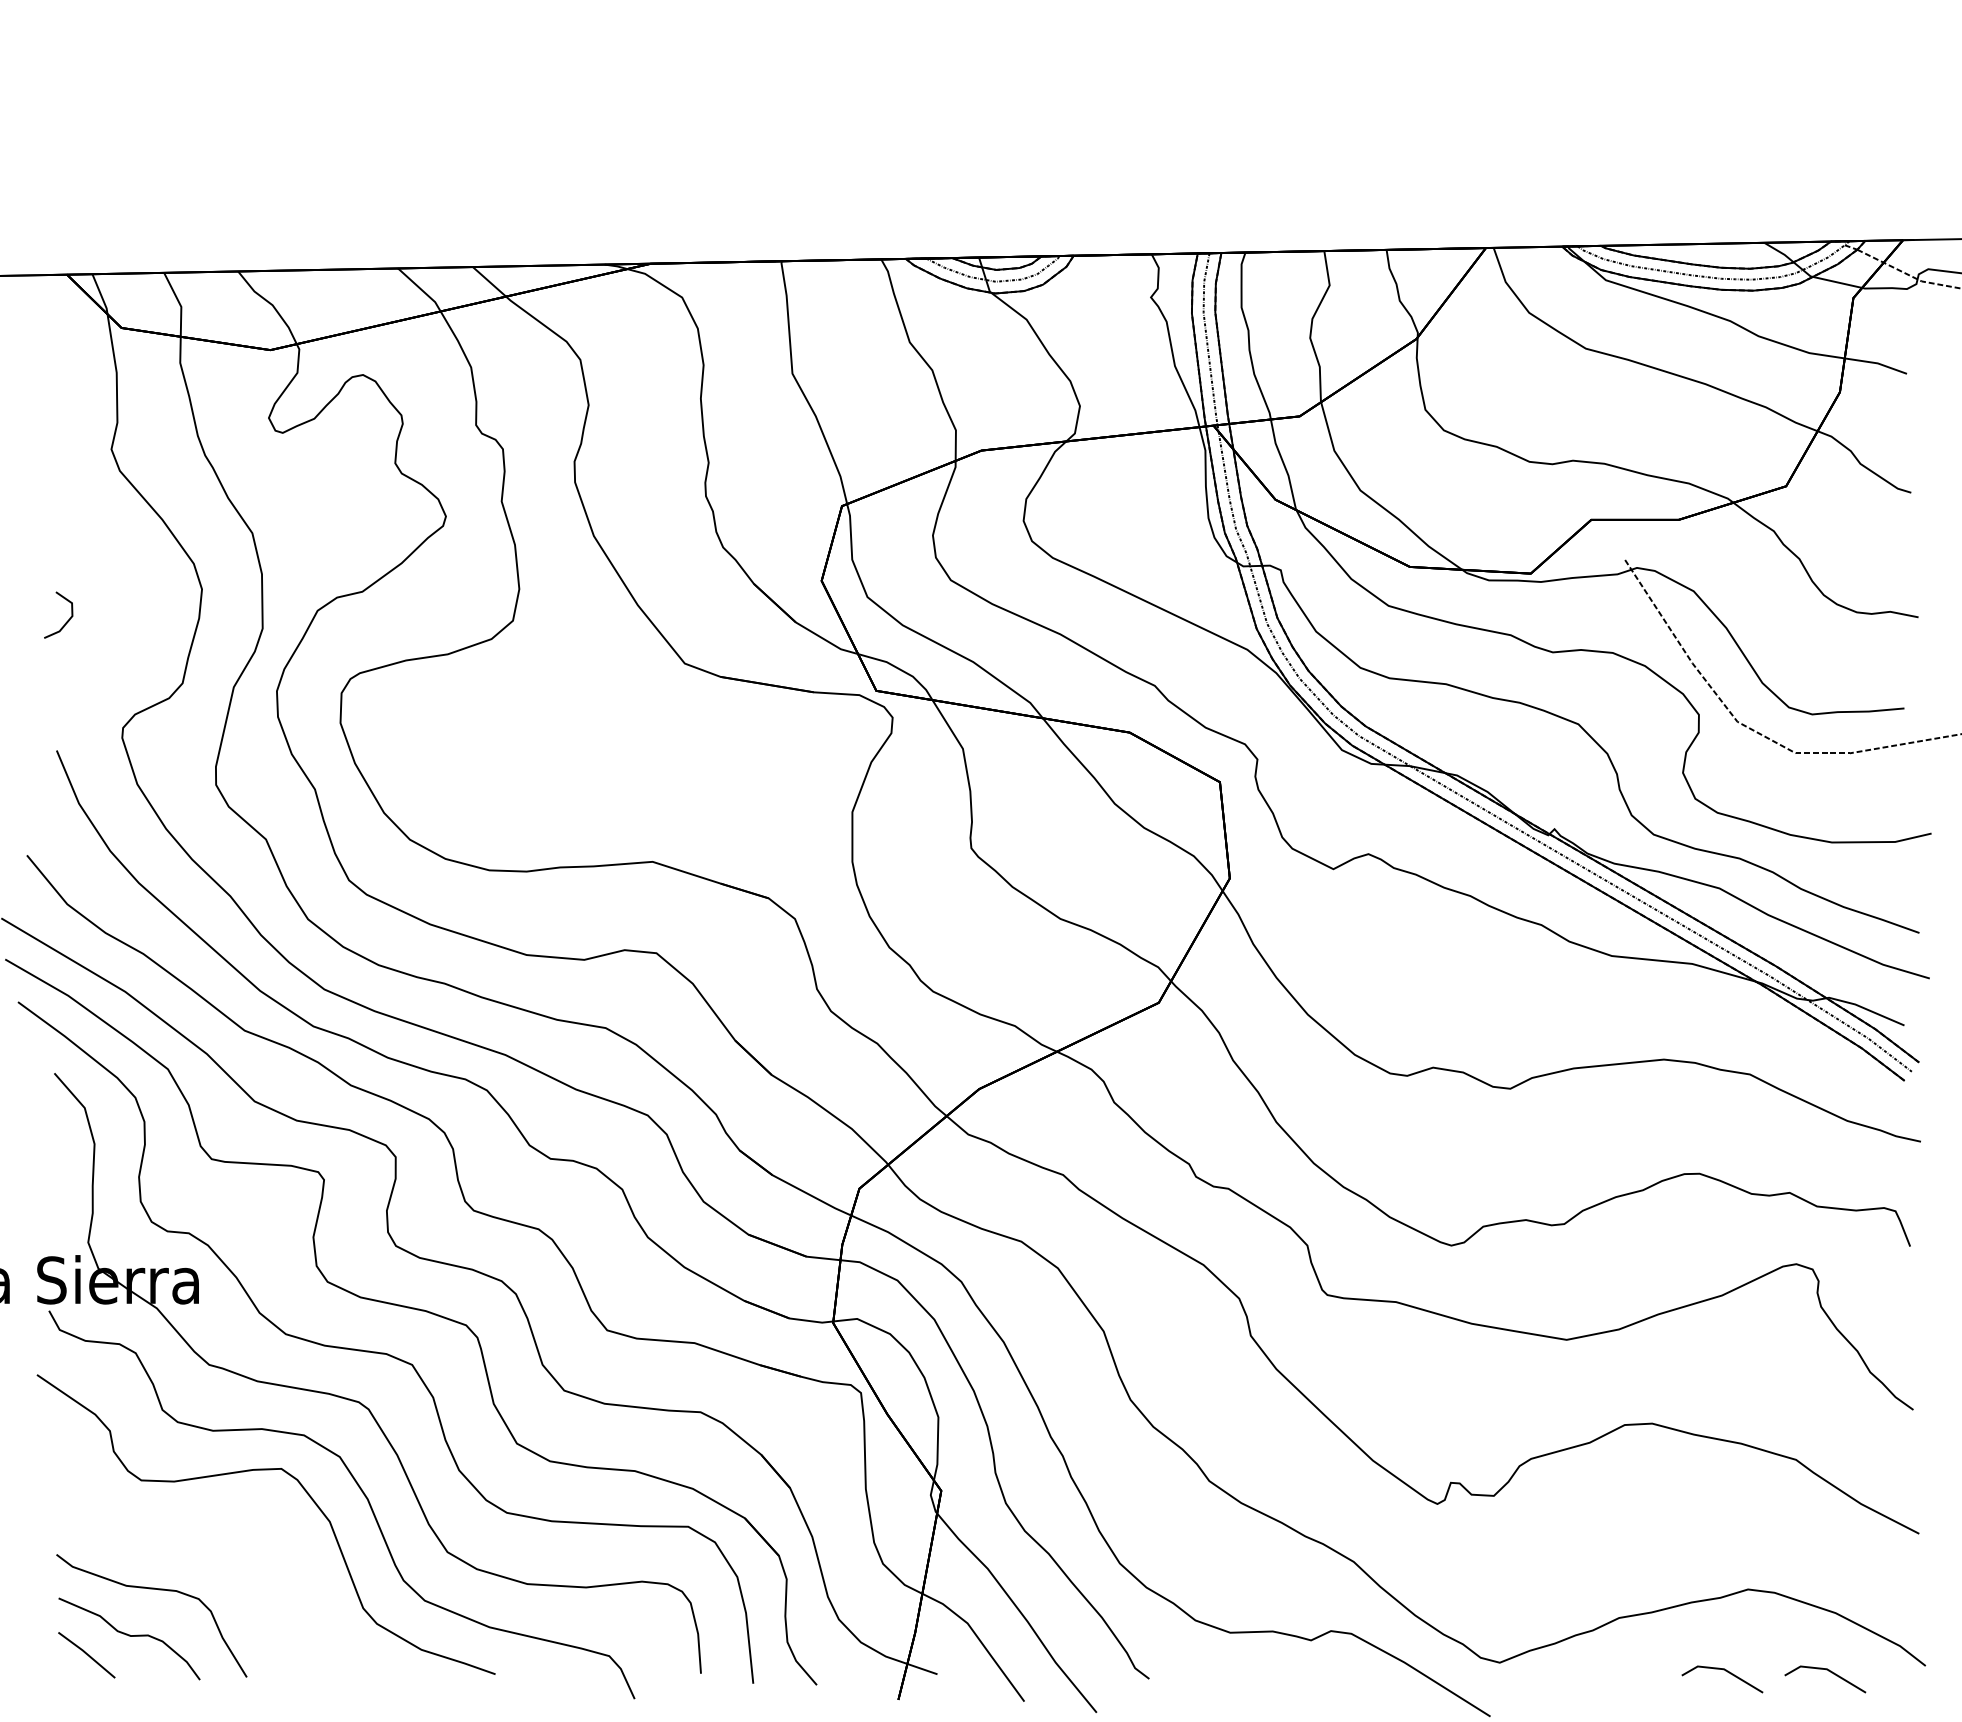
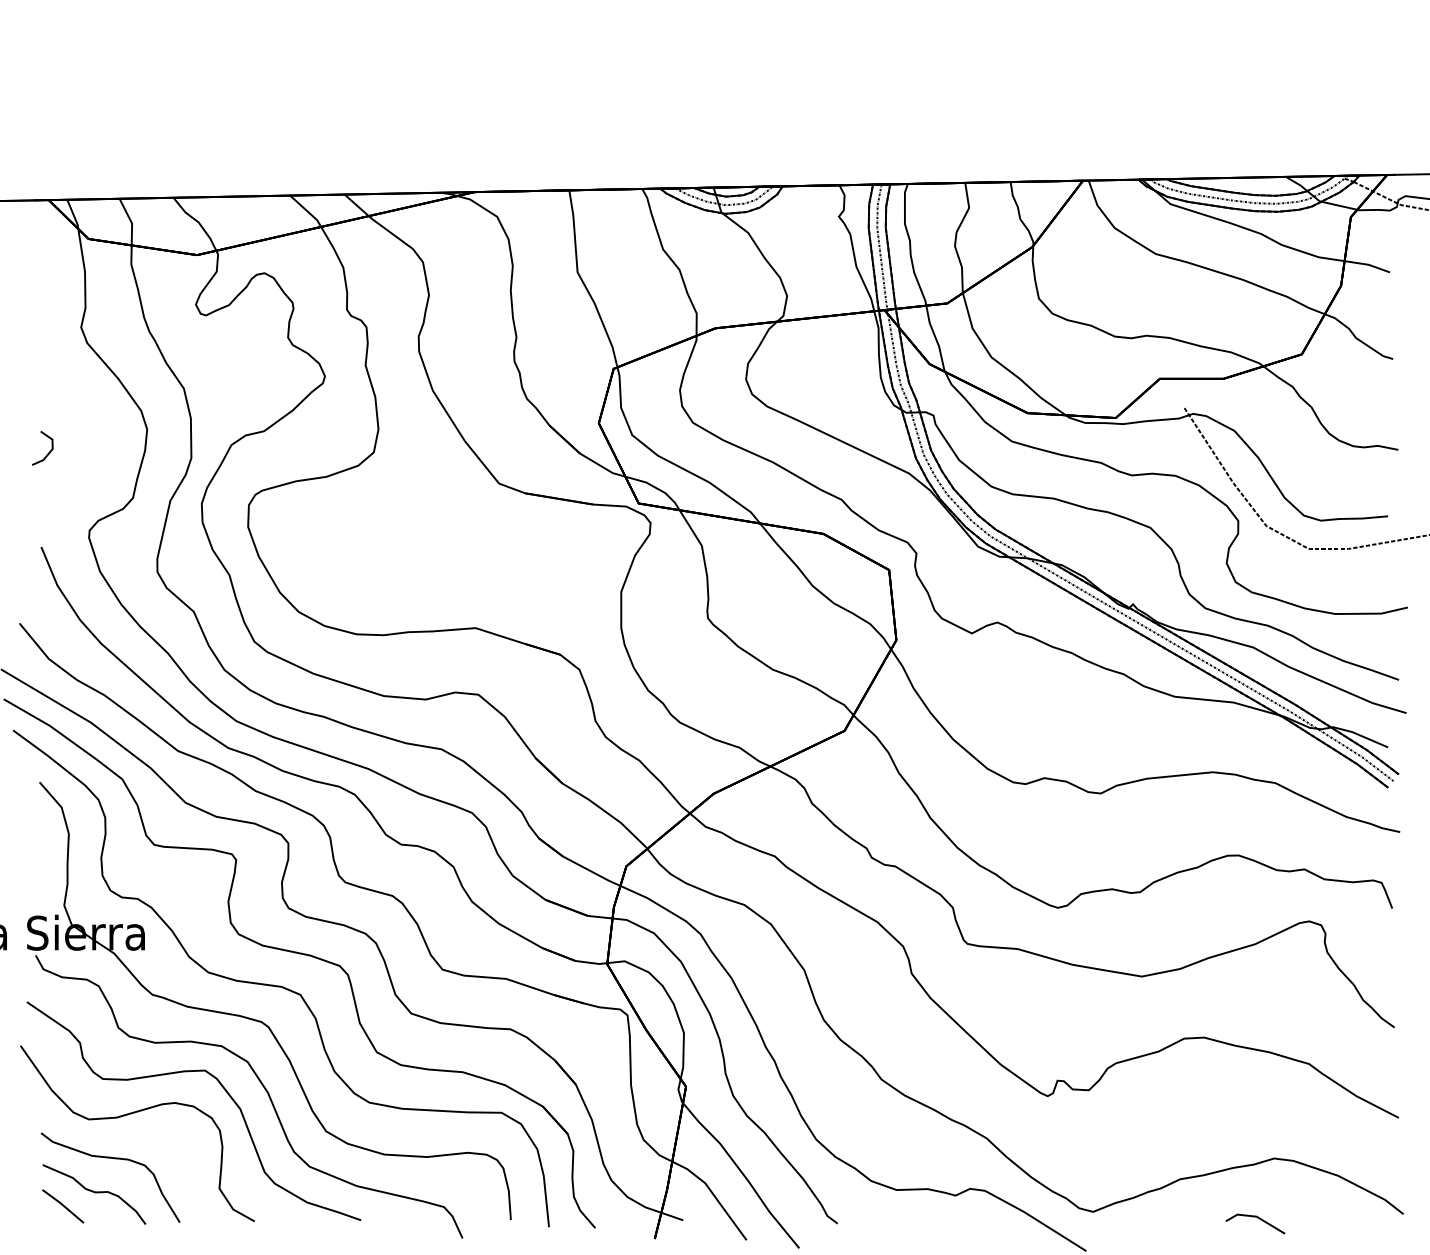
part: (180, 1529) -> (131, 1114), added
line: (1828, 1671) -> (1332, 1218), removed

